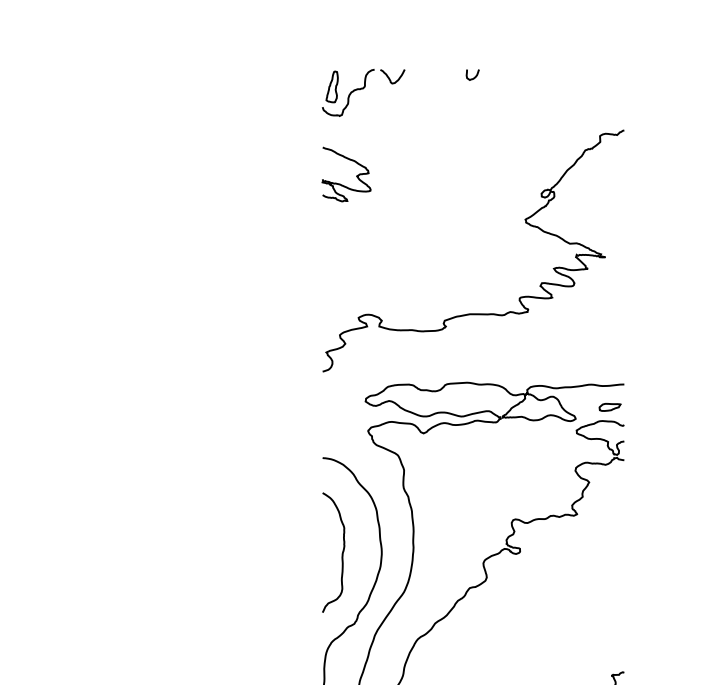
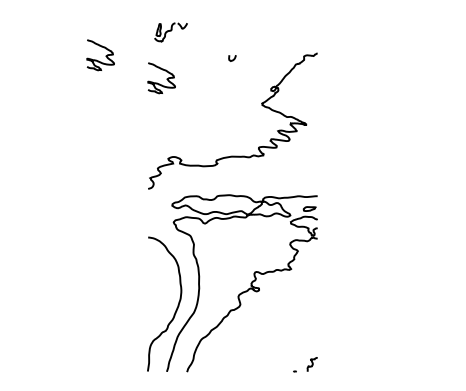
curve: (474, 75) -> (233, 58), moved
part: (362, 93) -> (170, 32), size x0.7
part: (237, 134) -> (100, 55), added
curve: (341, 552) -> (158, 290), removed

